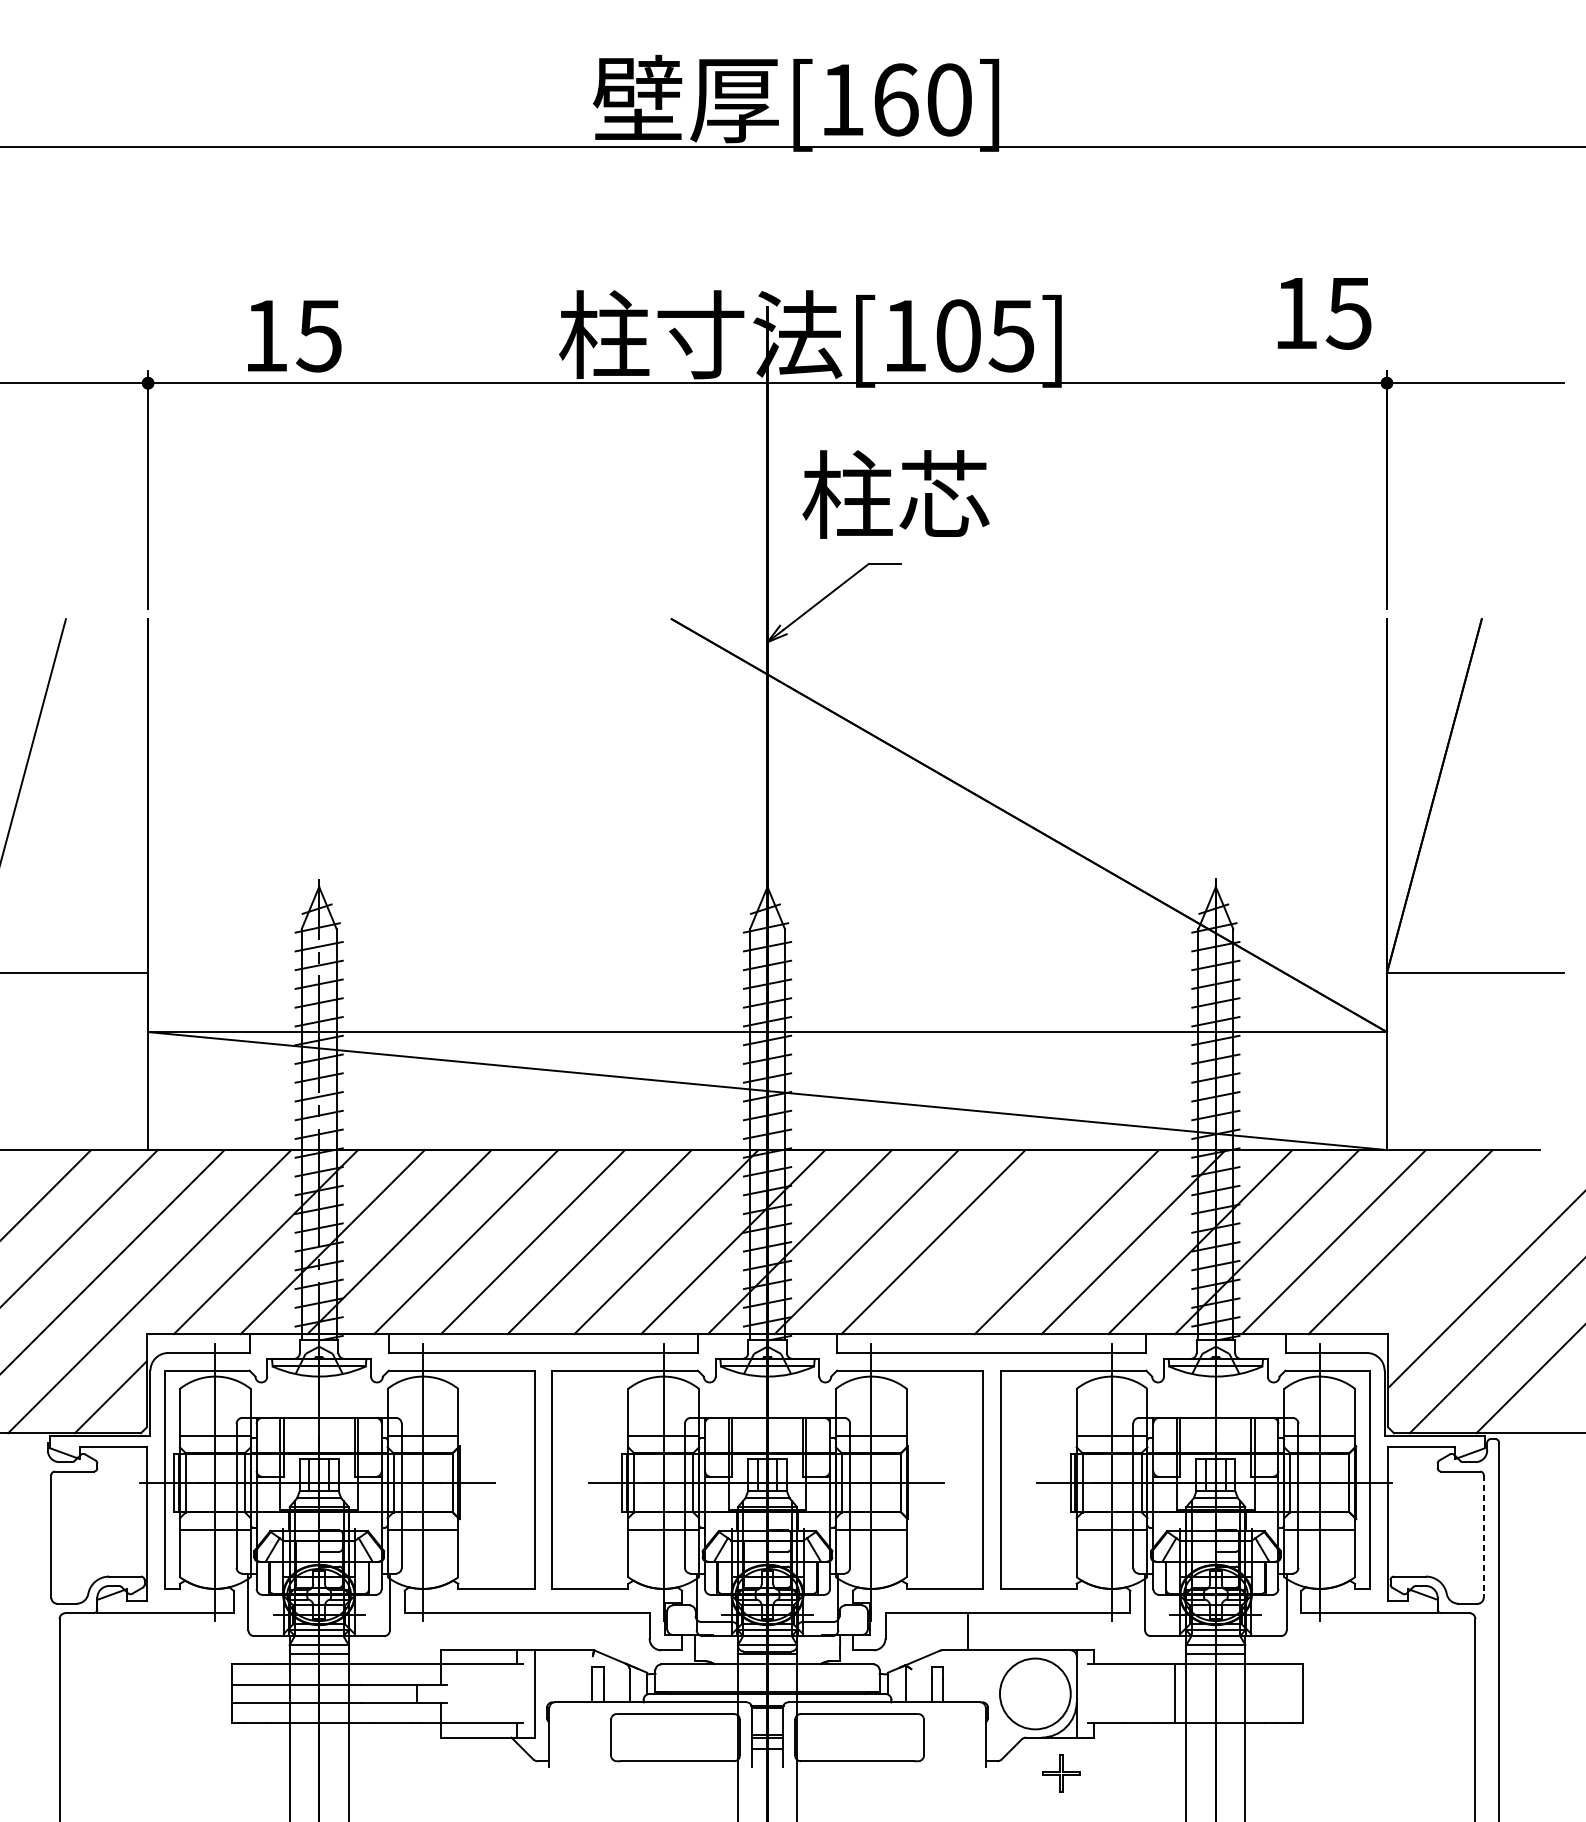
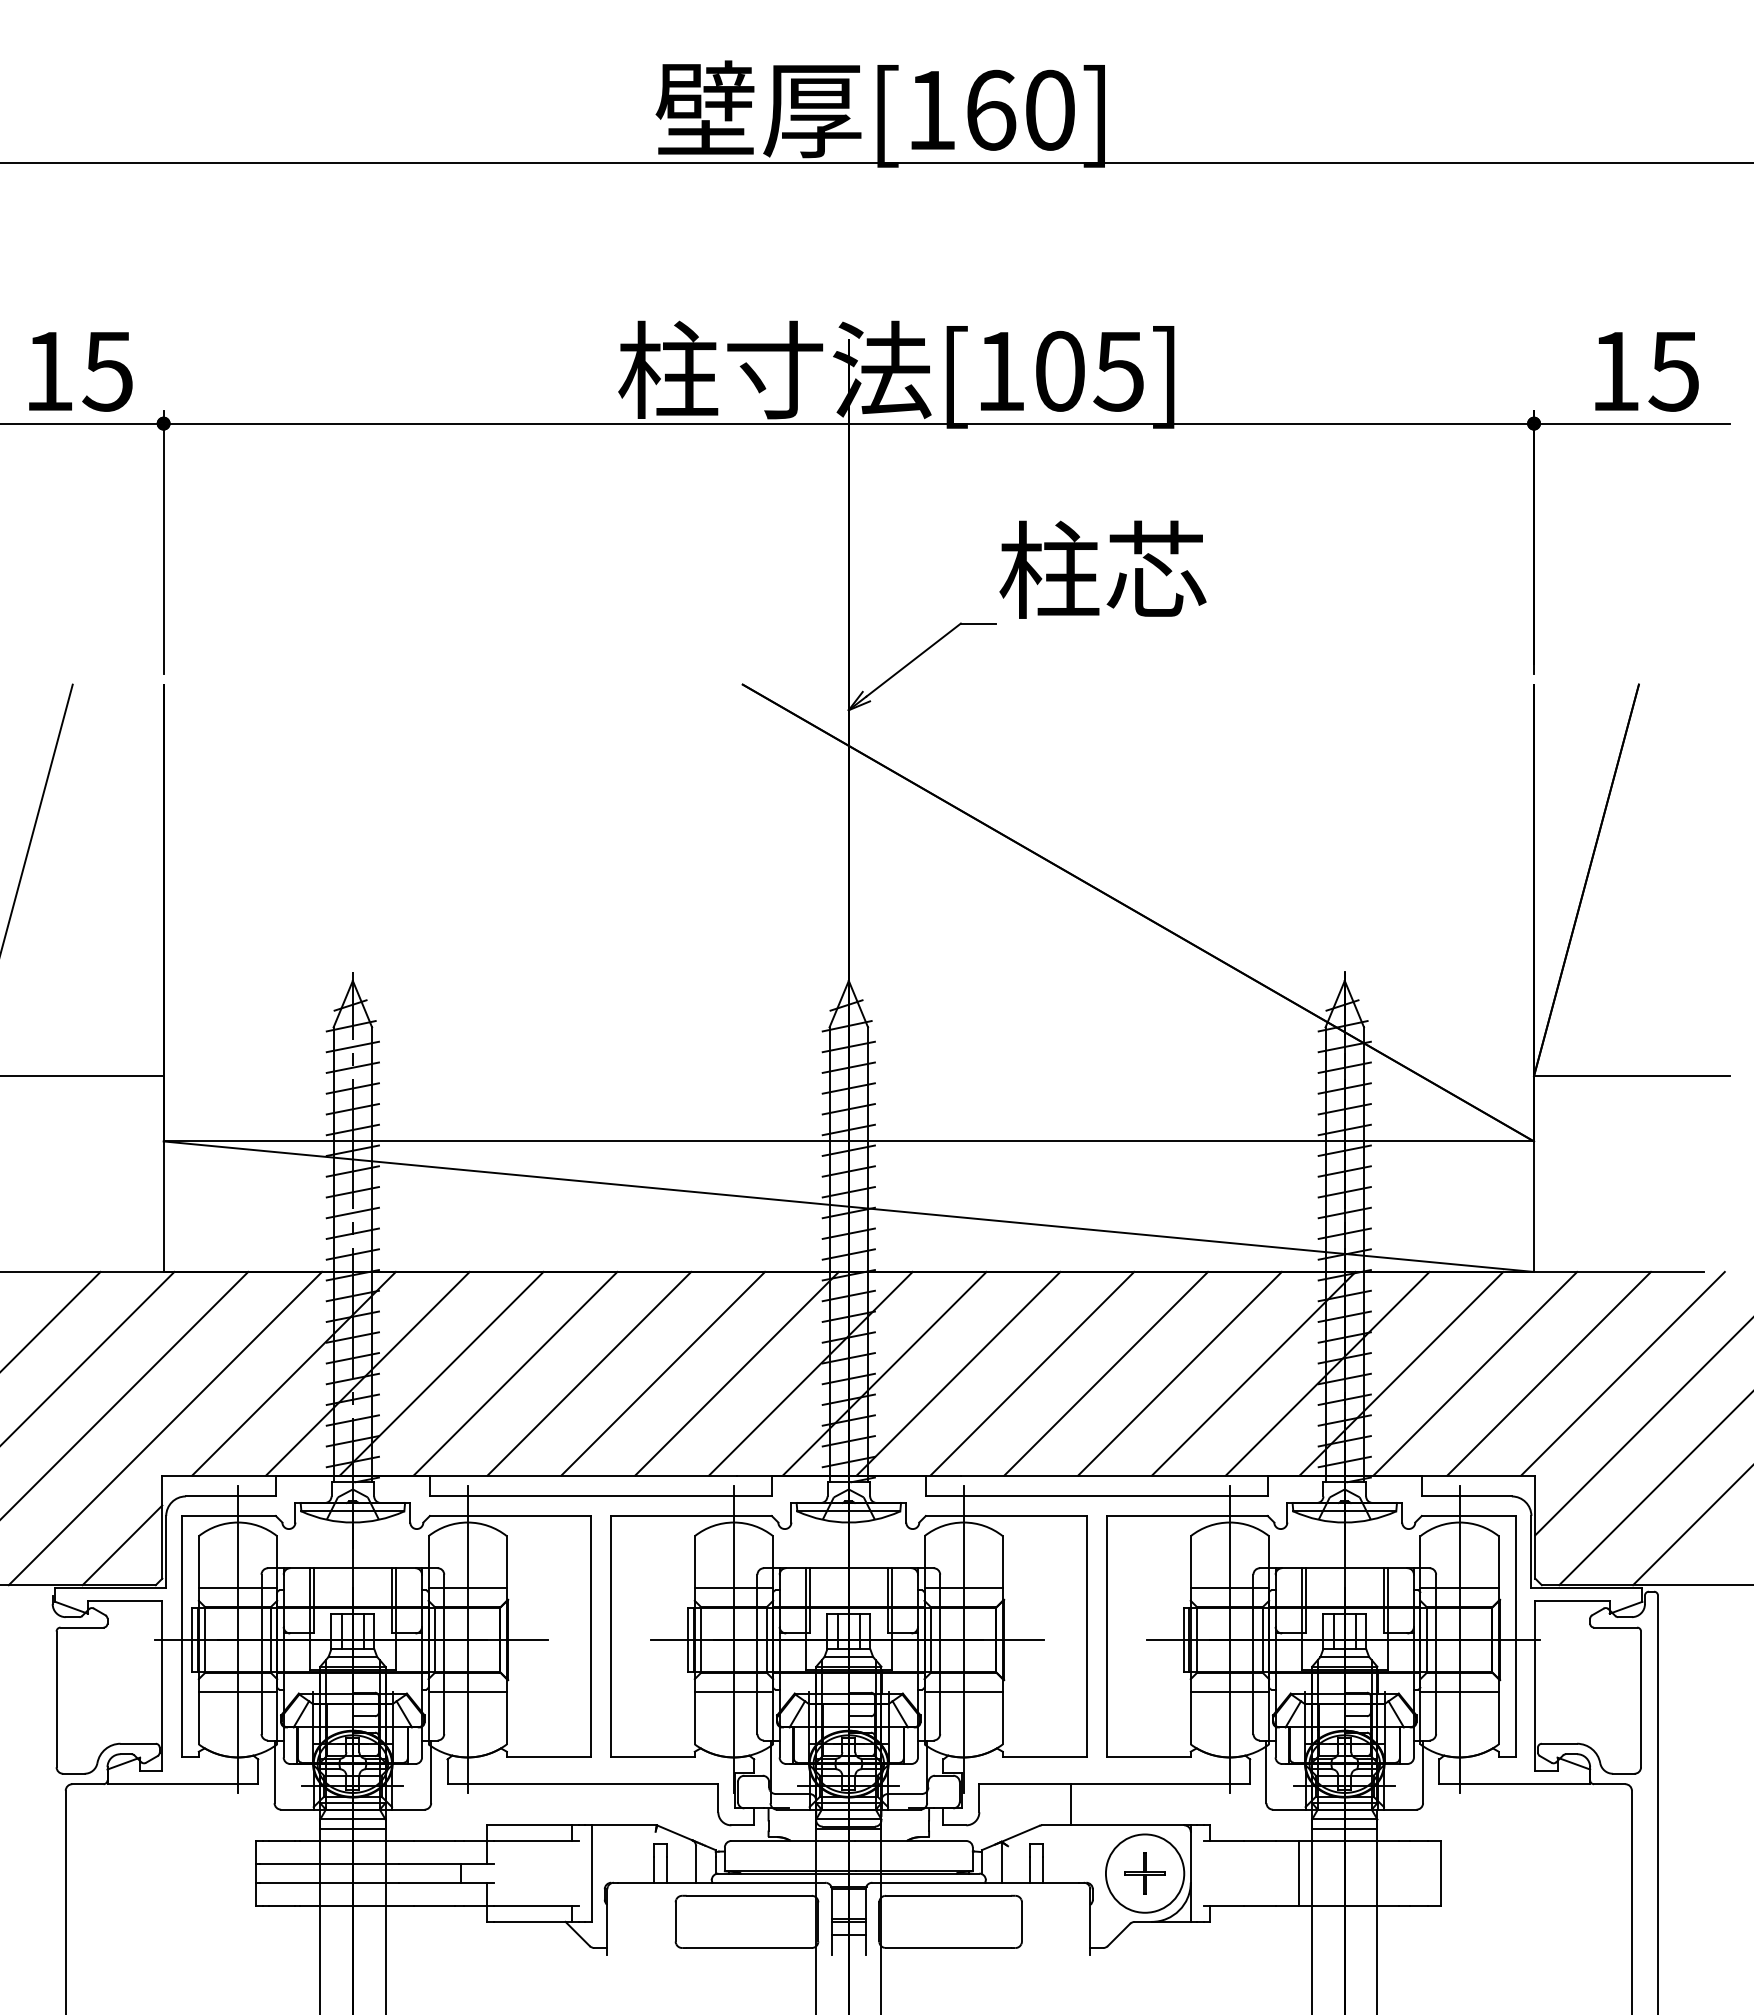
text: (1324, 313) -> (1646, 371), moved
text: (294, 336) -> (80, 371), moved
text: (895, 494) -> (1102, 569), moved
line: (1000, 1241) -> (1106, 1373), added
line: (1466, 1241) -> (1622, 1373), added
line: (1484, 1536) -> (1641, 1699), dashed -> solid
part: (1061, 1773) -> (1144, 1873), moved

